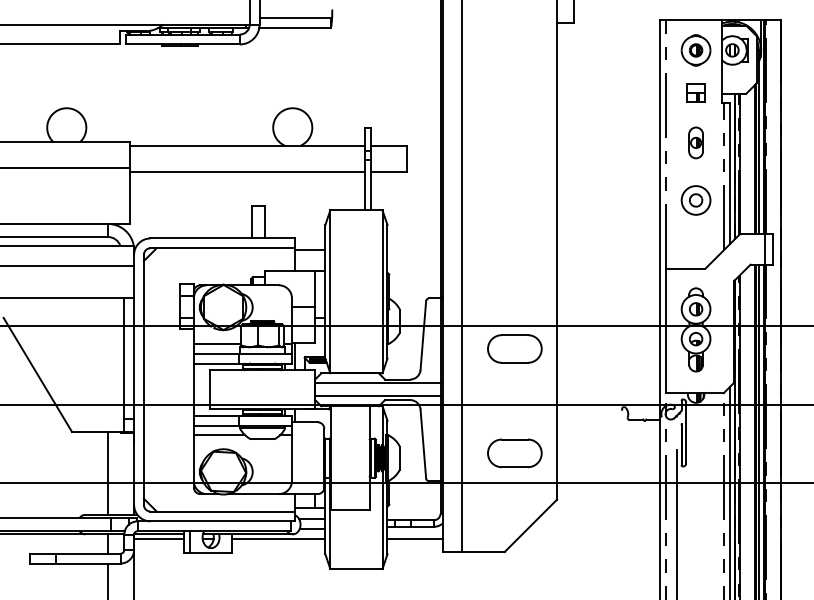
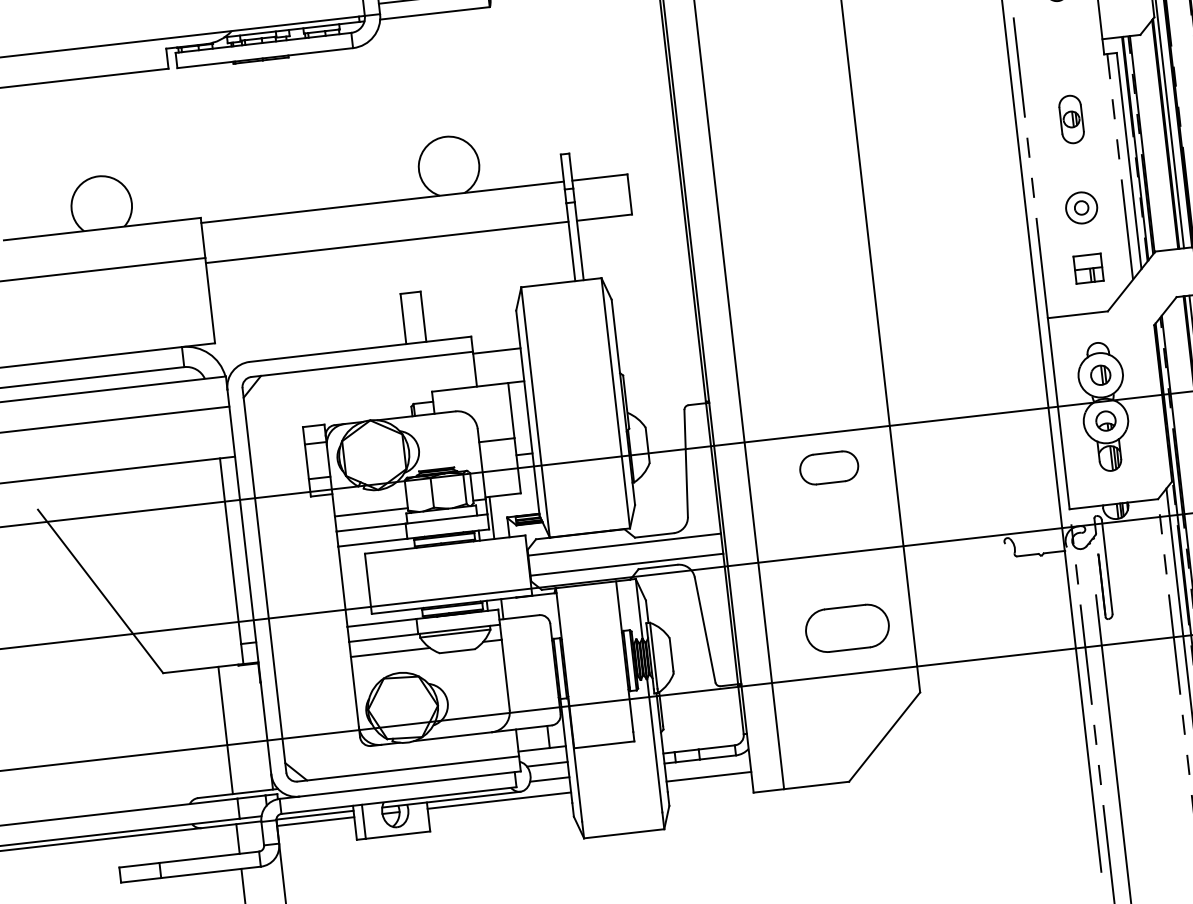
part: (695, 92) -> (1087, 268), moved
part: (695, 200) -> (1080, 208), size x0.7
part: (514, 348) -> (828, 467), size x0.7

